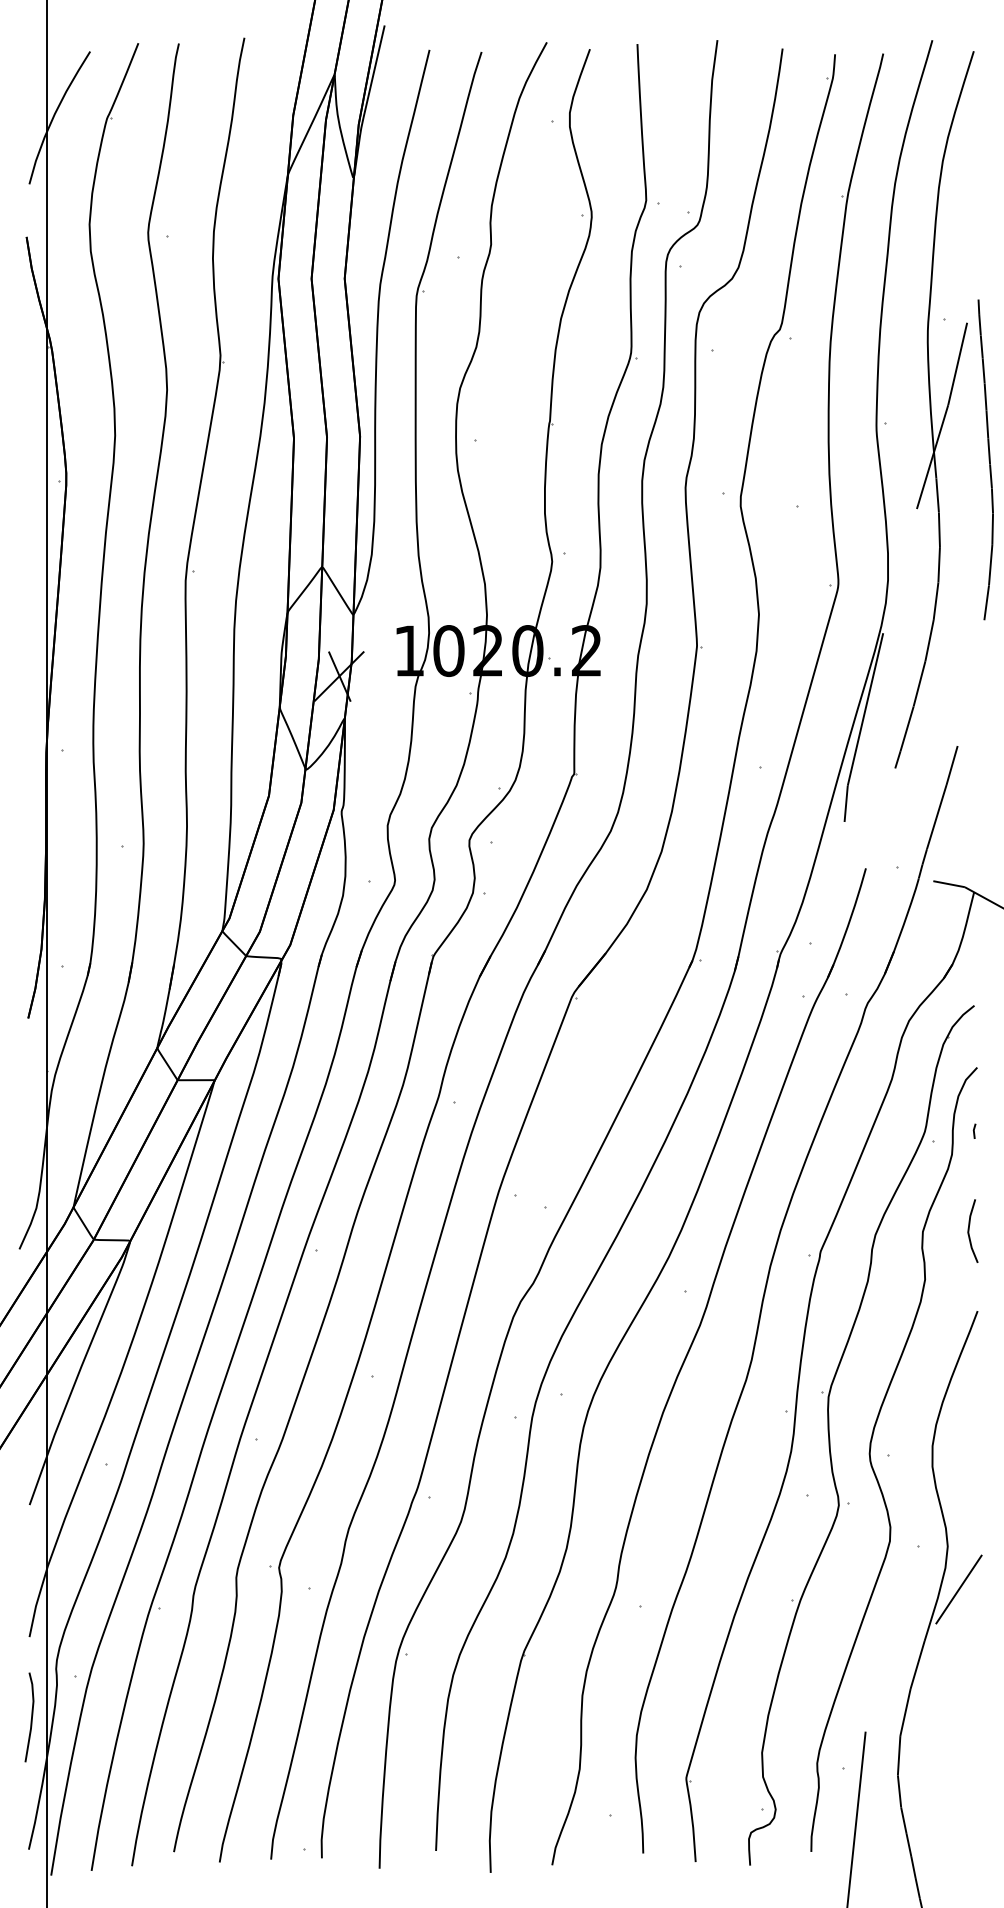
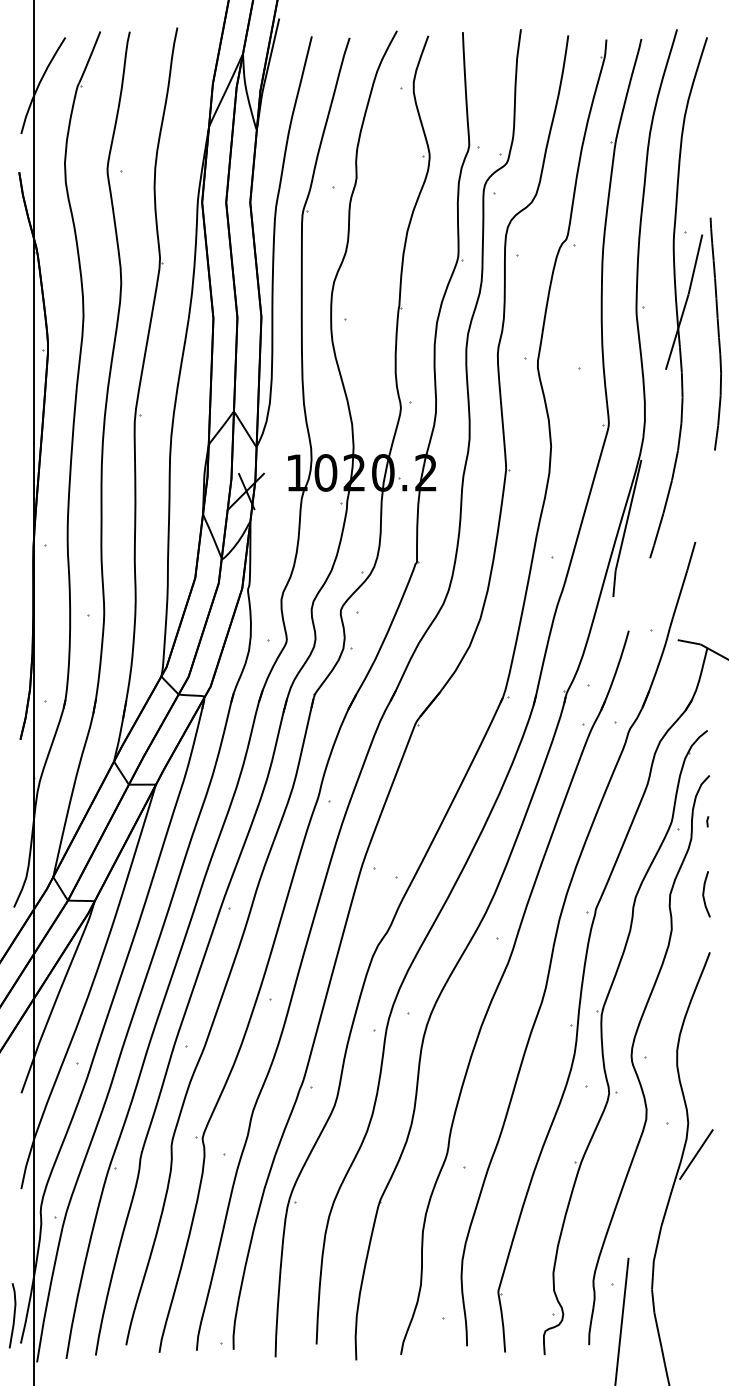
line: (31, 1717) -> (14, 1315), moved

